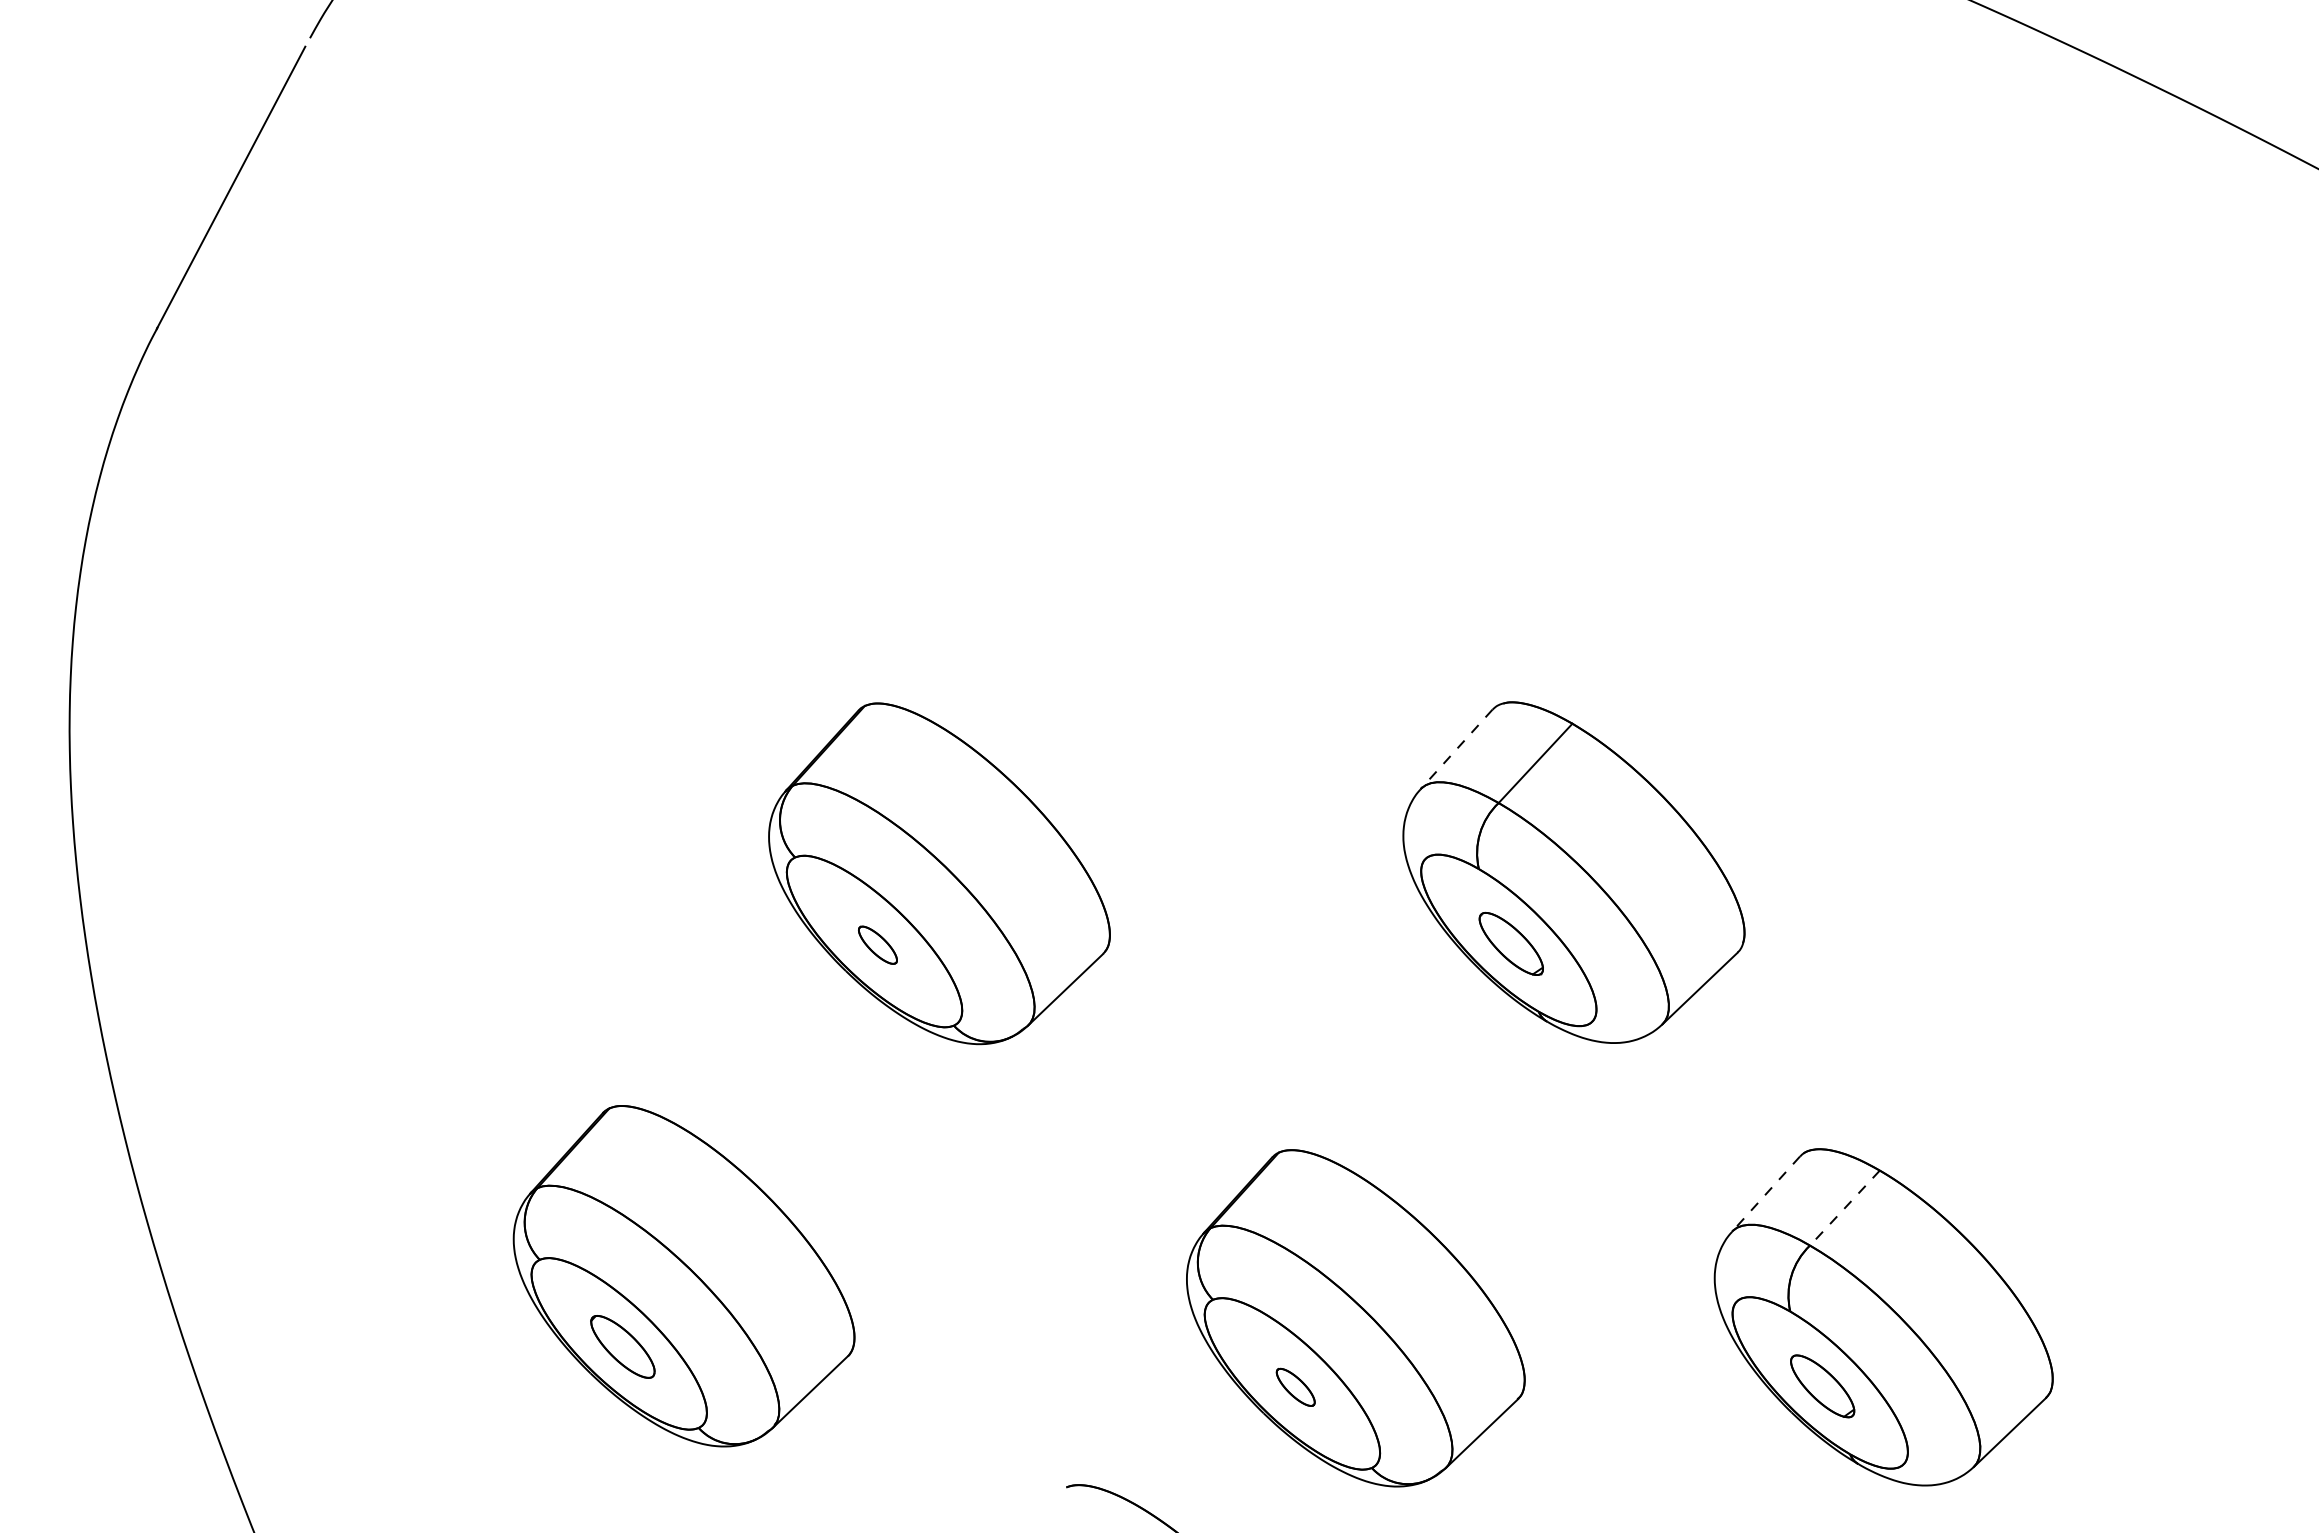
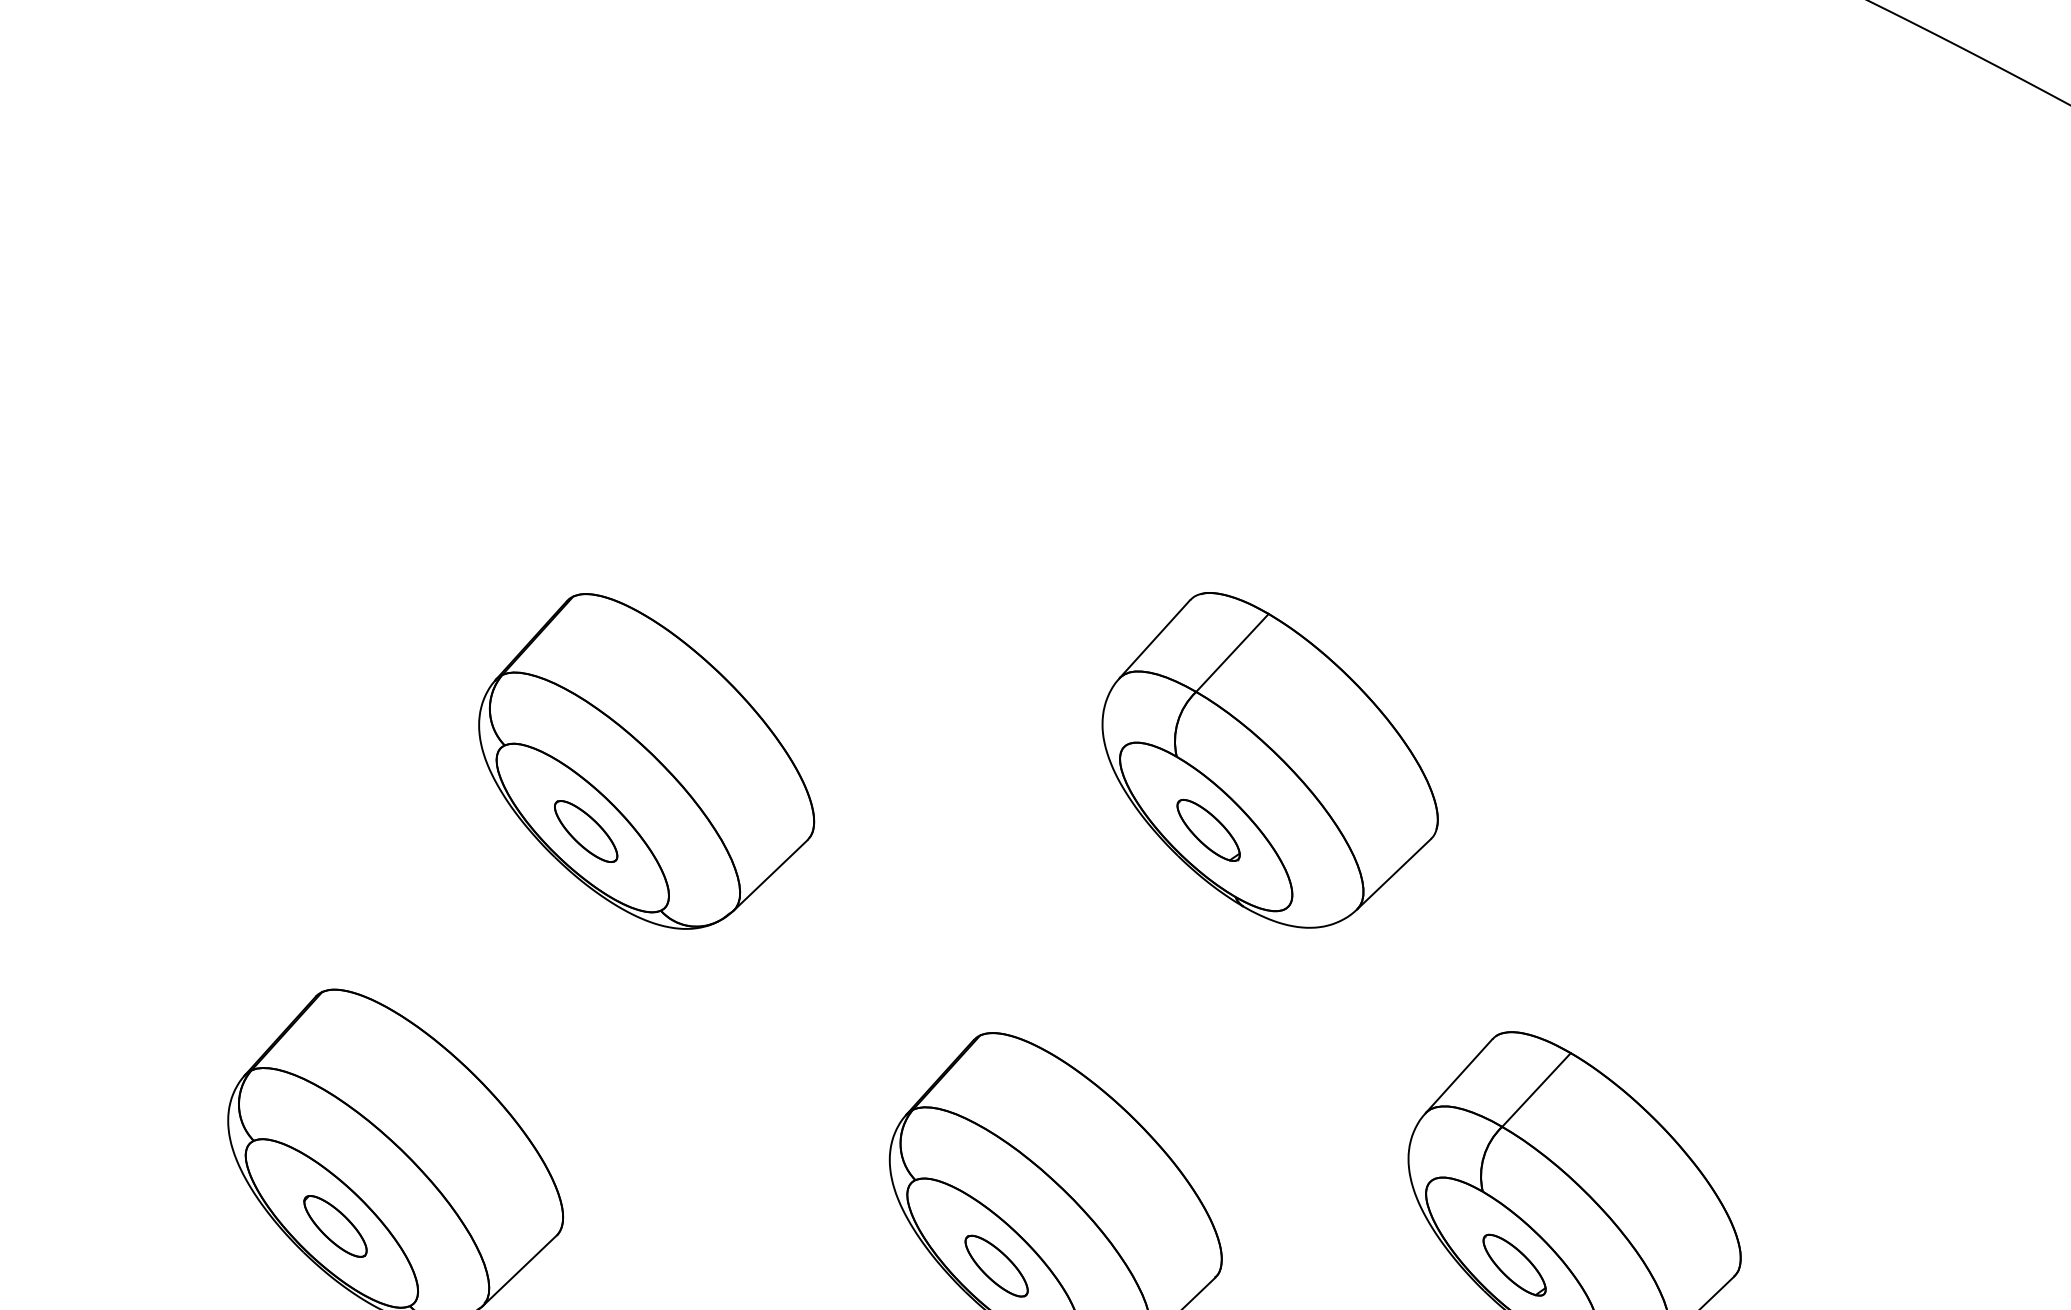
line: (1456, 749) -> (1154, 639), dashed -> solid
part: (877, 945) -> (585, 831), size x1.67
line: (1766, 1194) -> (1459, 1076), dashed -> solid
line: (1844, 1208) -> (1536, 1090), dashed -> solid
part: (1295, 1387) -> (996, 1266), size x1.67

